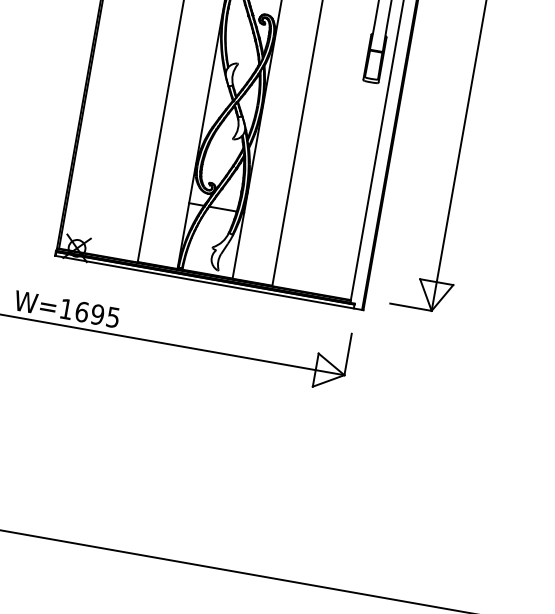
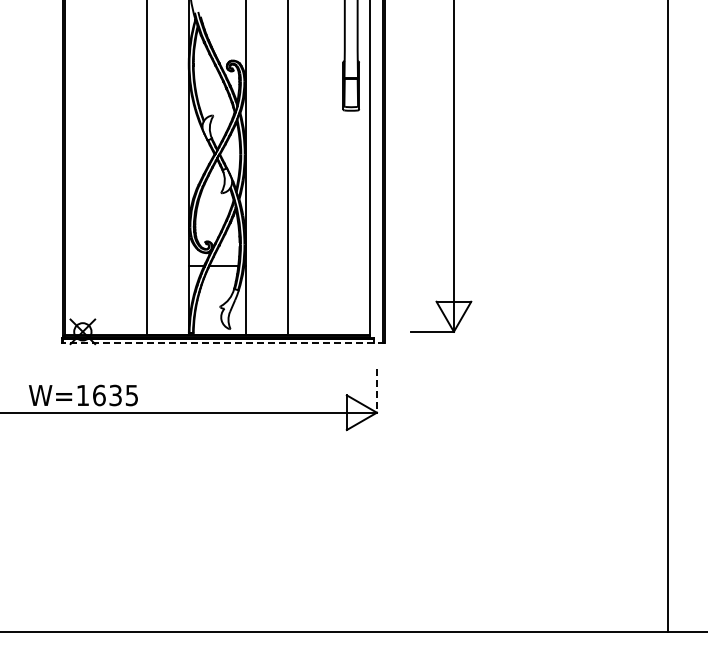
line: (209, 283) -> (223, 343), solid -> dashed
text: (97, 314) -> (115, 395), W=1695 -> W=1635
line: (347, 354) -> (376, 391), solid -> dashed

